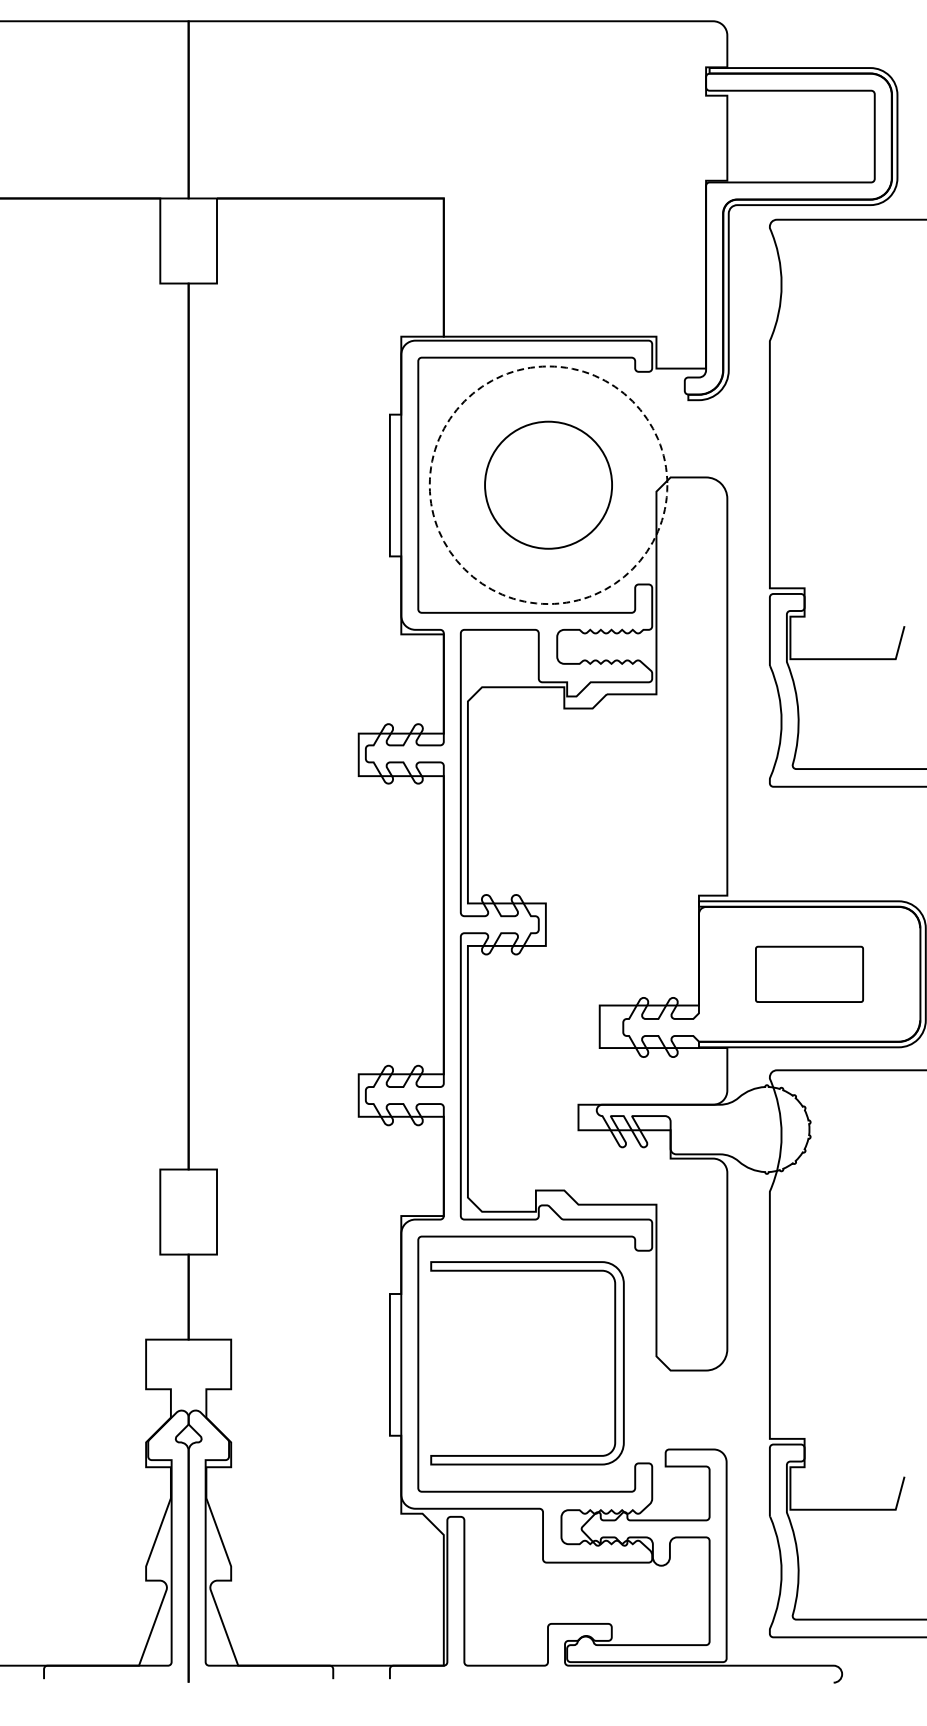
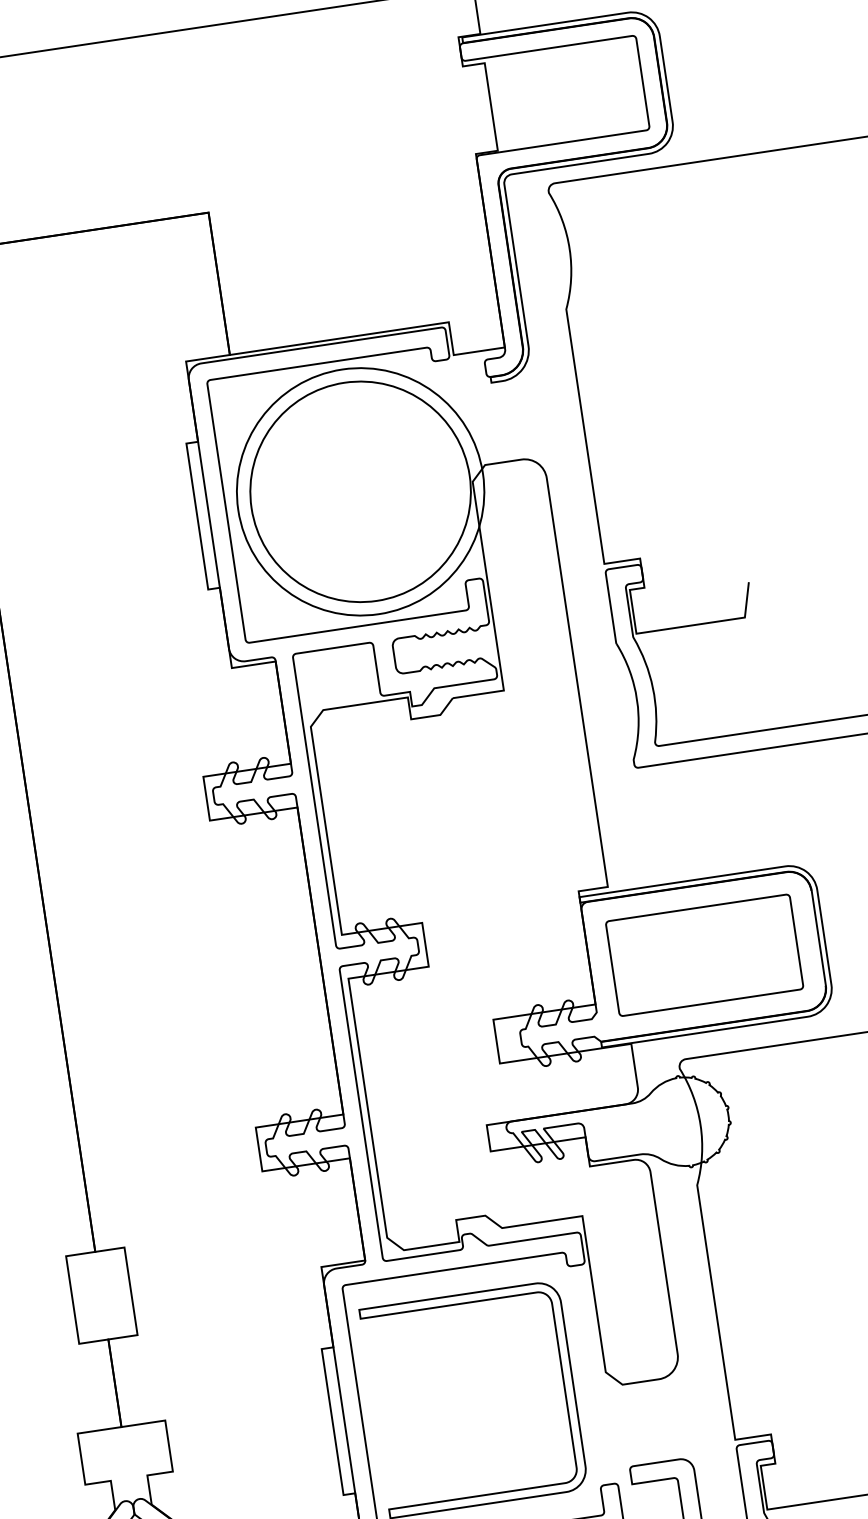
circle: (548, 485) -> (360, 492), dashed -> solid
circle: (548, 485) -> (360, 492), size x1.67
part: (809, 974) -> (704, 955), size x1.67

